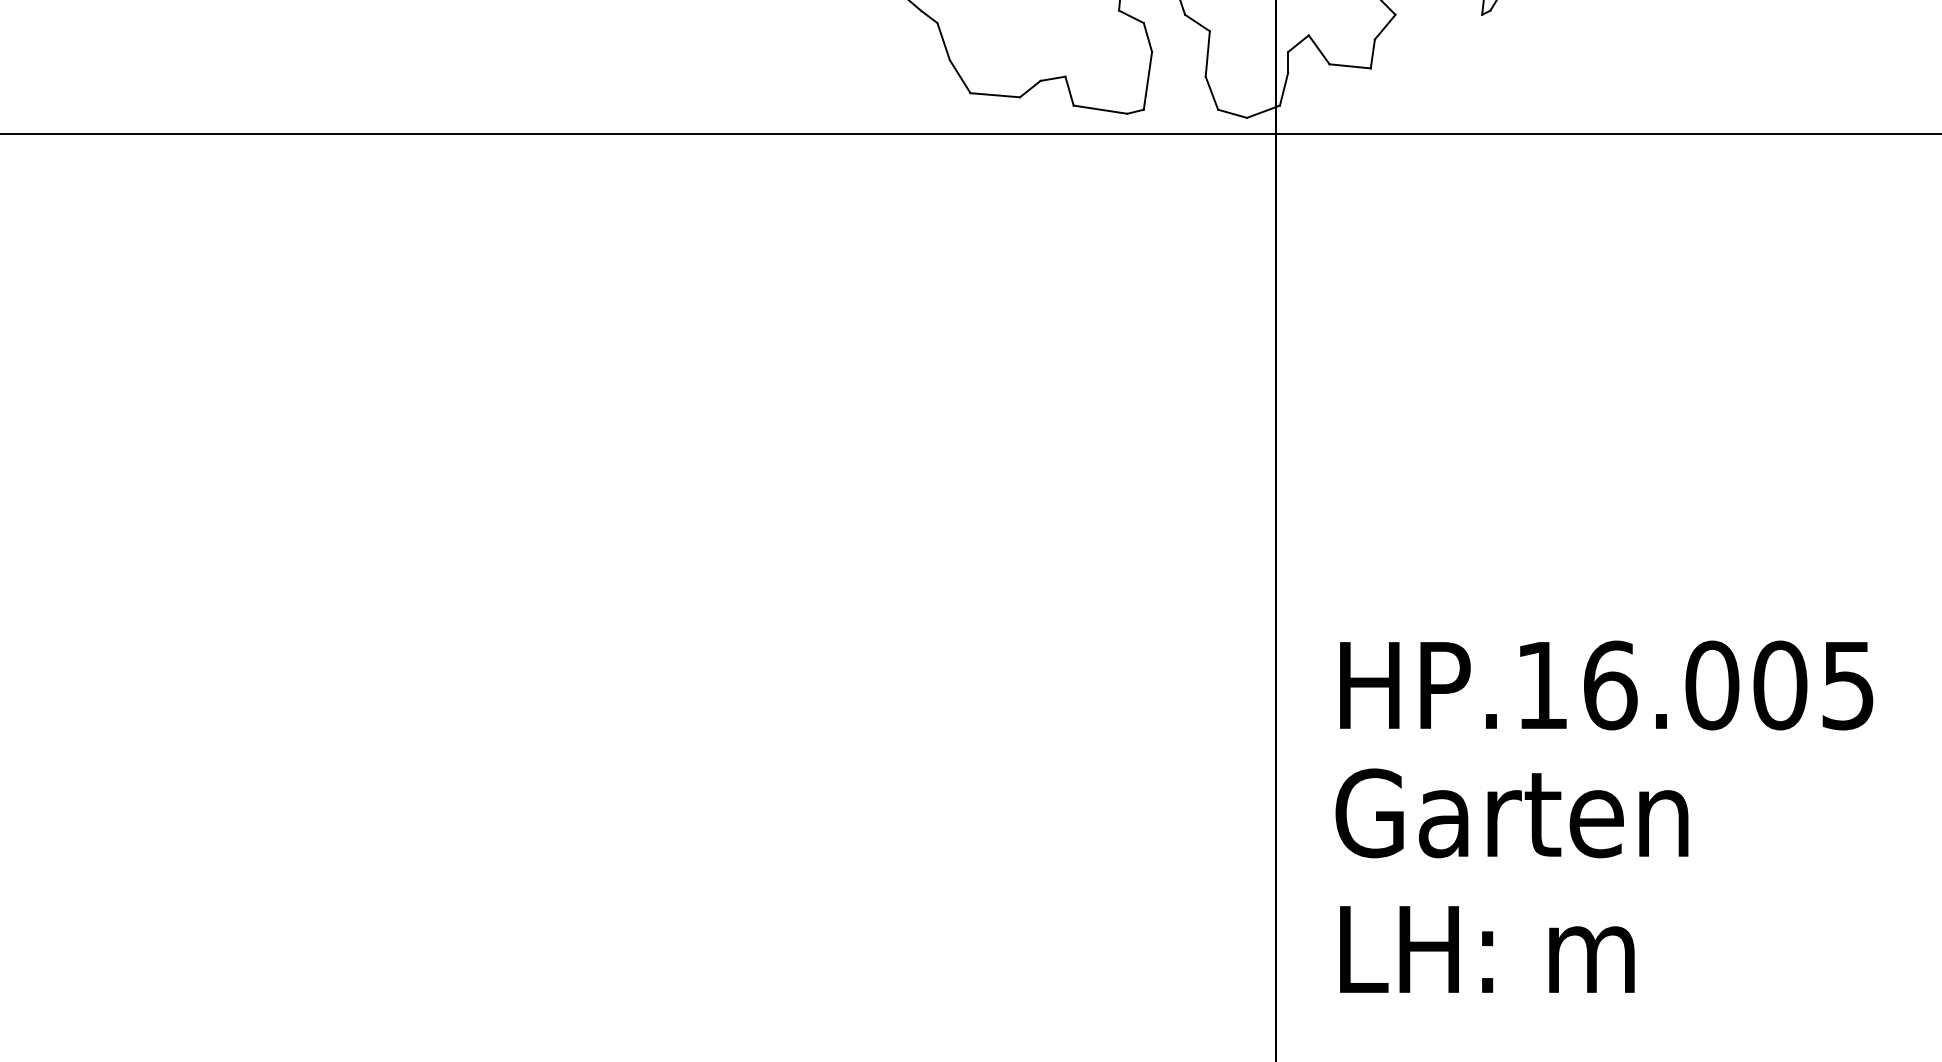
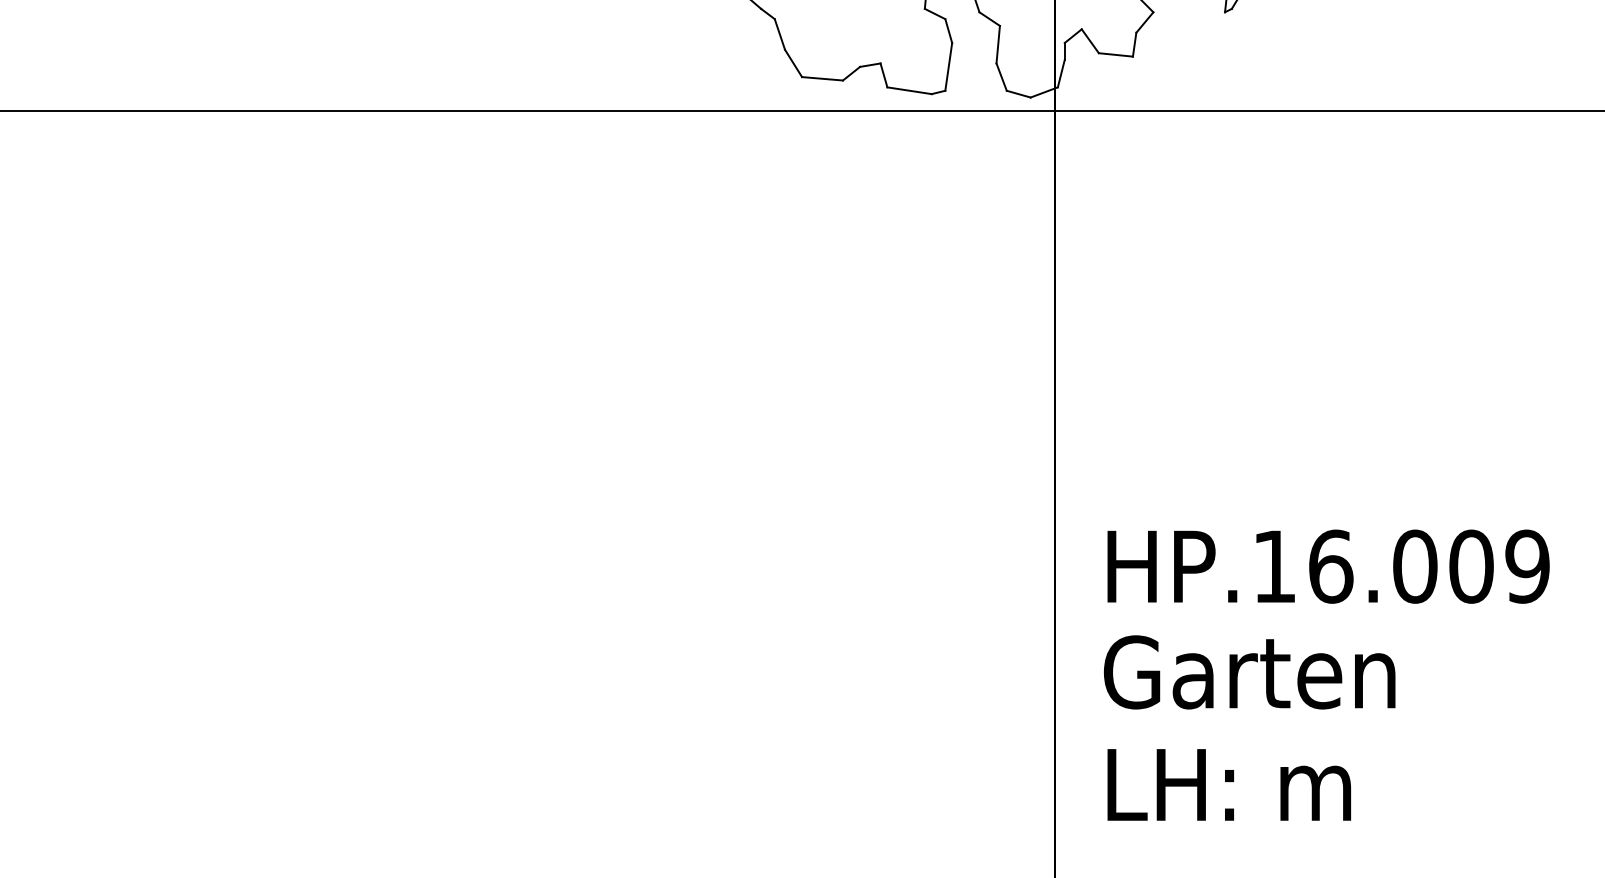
text: (1847, 685) -> (1527, 566), HP.16.005 -> HP.16.009

